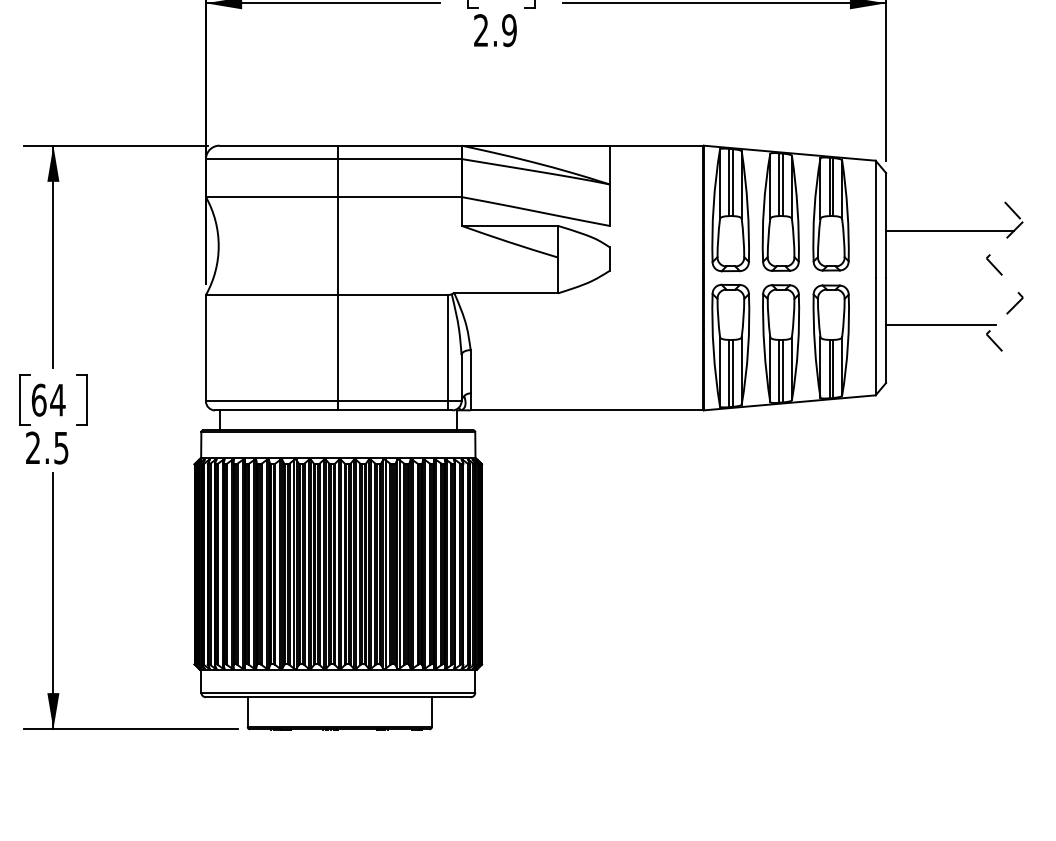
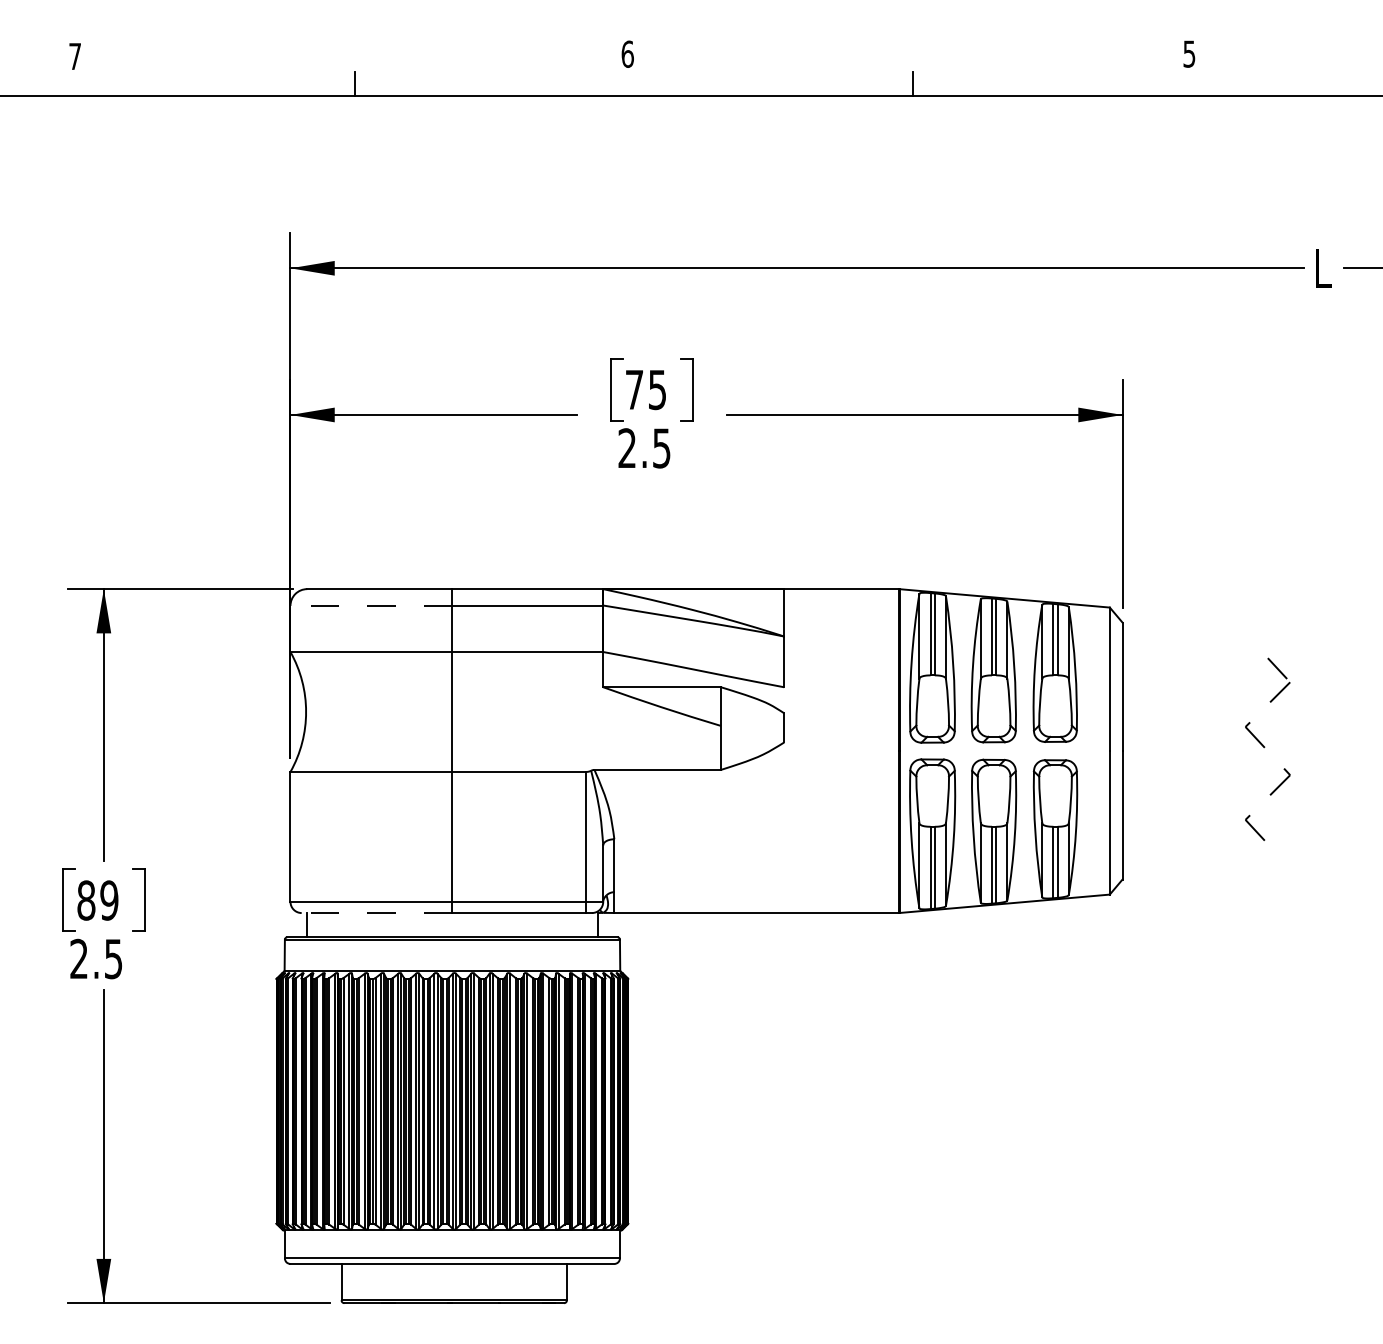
text: (509, 30) -> (661, 448), 2.9 -> 2.5
line: (272, 159) -> (371, 605), solid -> dashed
line: (949, 230) -> (1200, 693), removed
line: (940, 324) -> (1189, 808), removed
text: (48, 400) -> (97, 900), 64 -> 89
line: (276, 410) -> (376, 913), solid -> dashed

